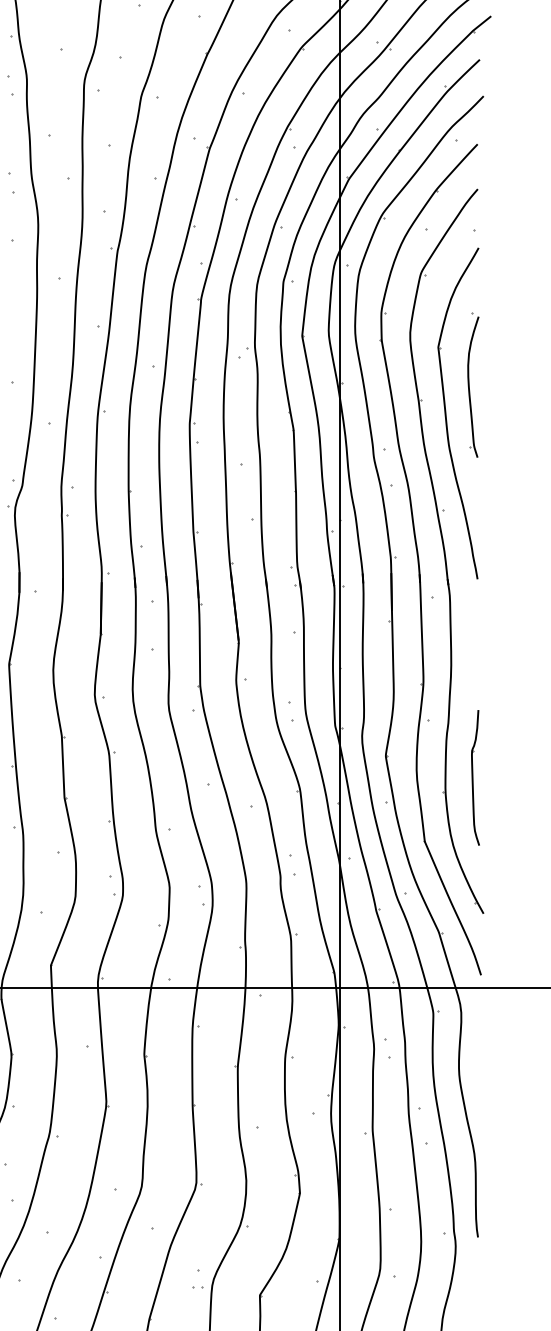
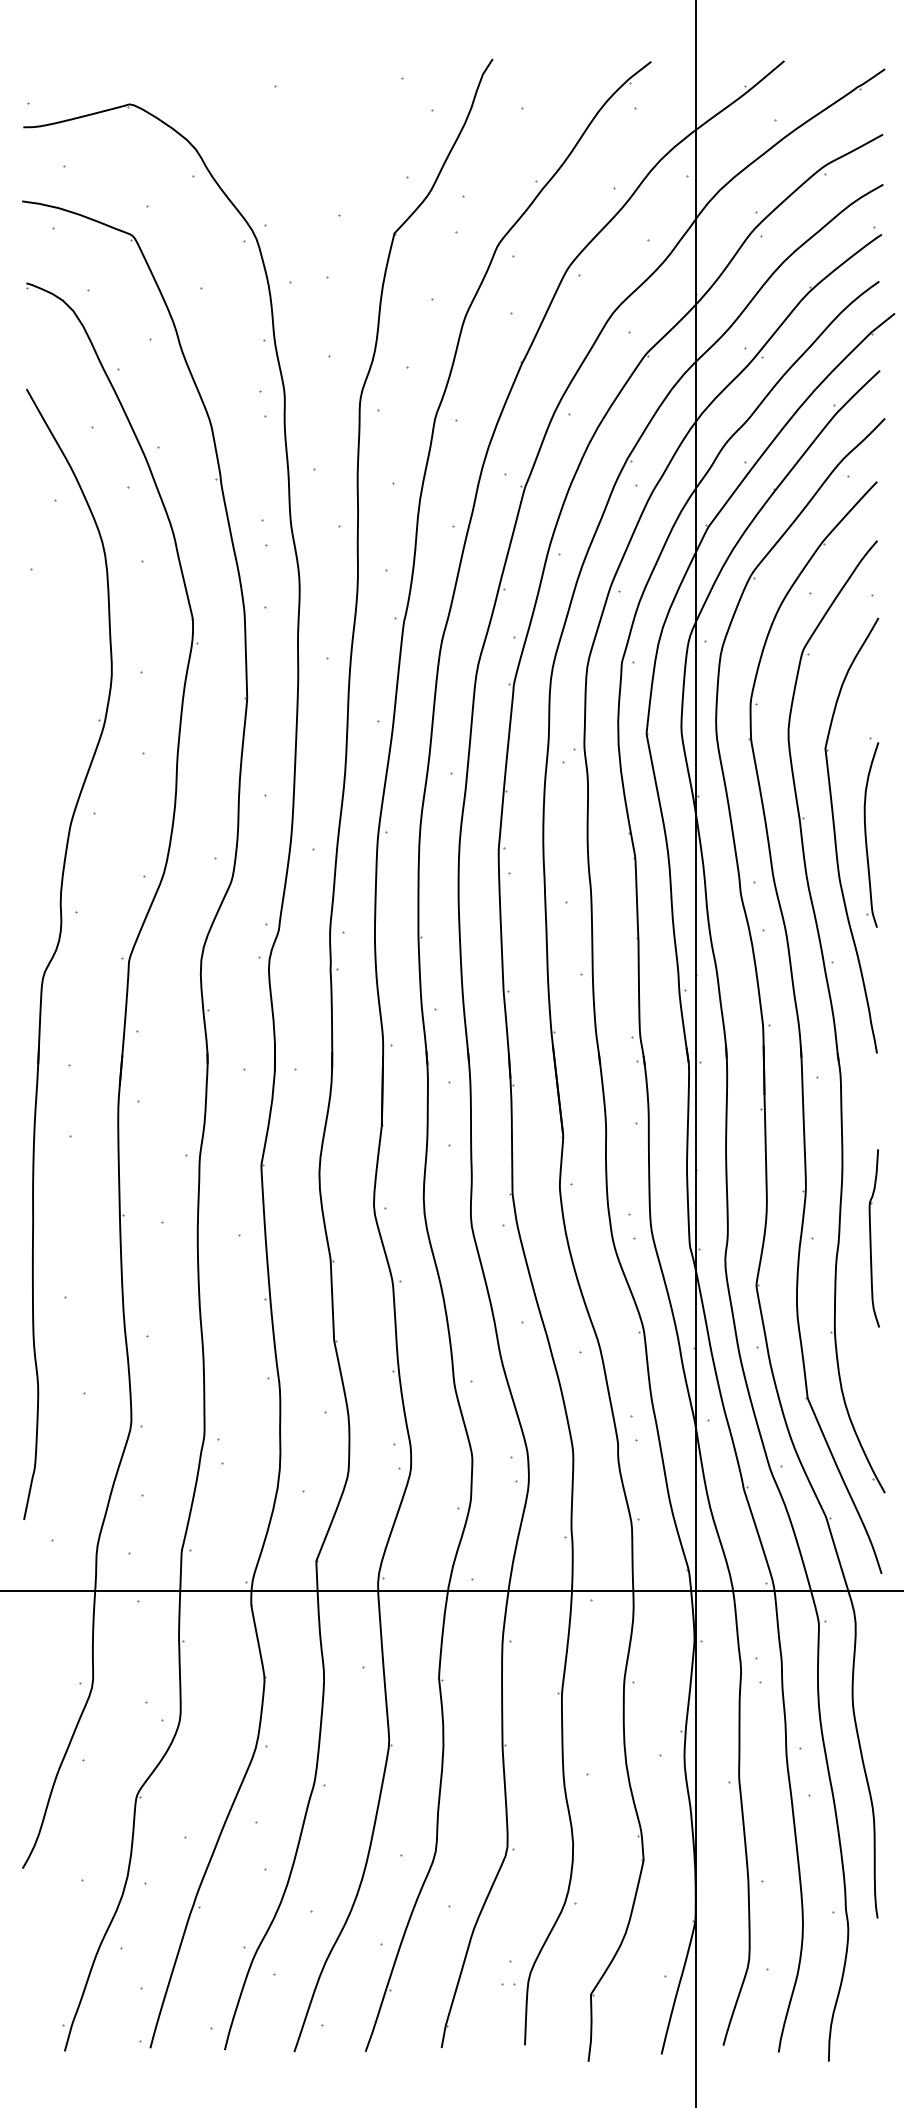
part: (473, 385) -> (871, 832), moved
part: (474, 777) -> (873, 1238), moved

